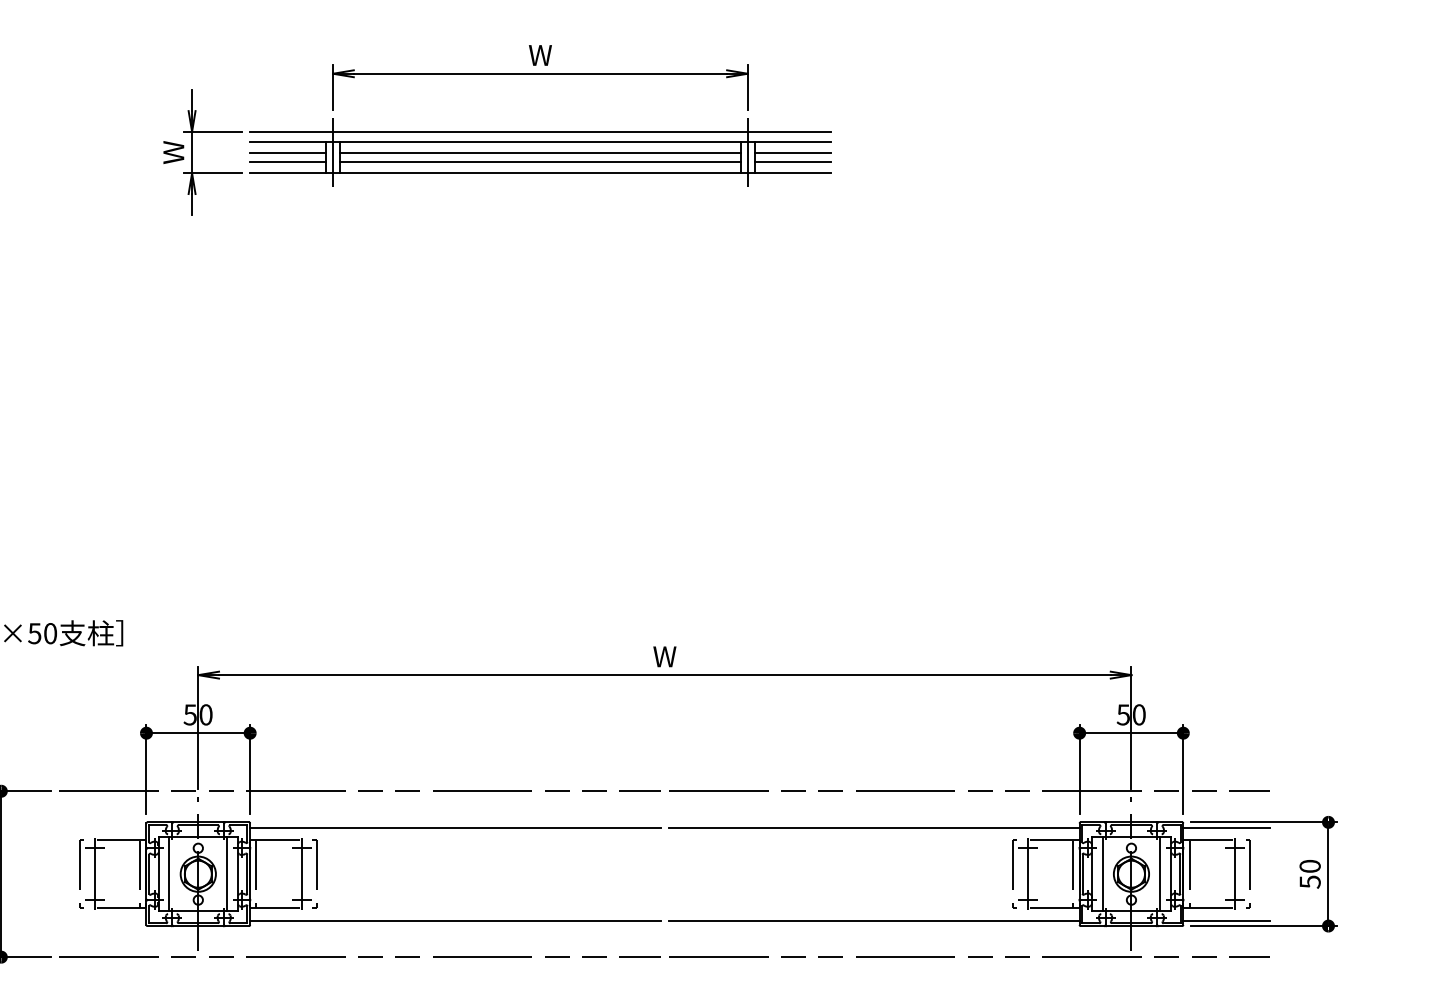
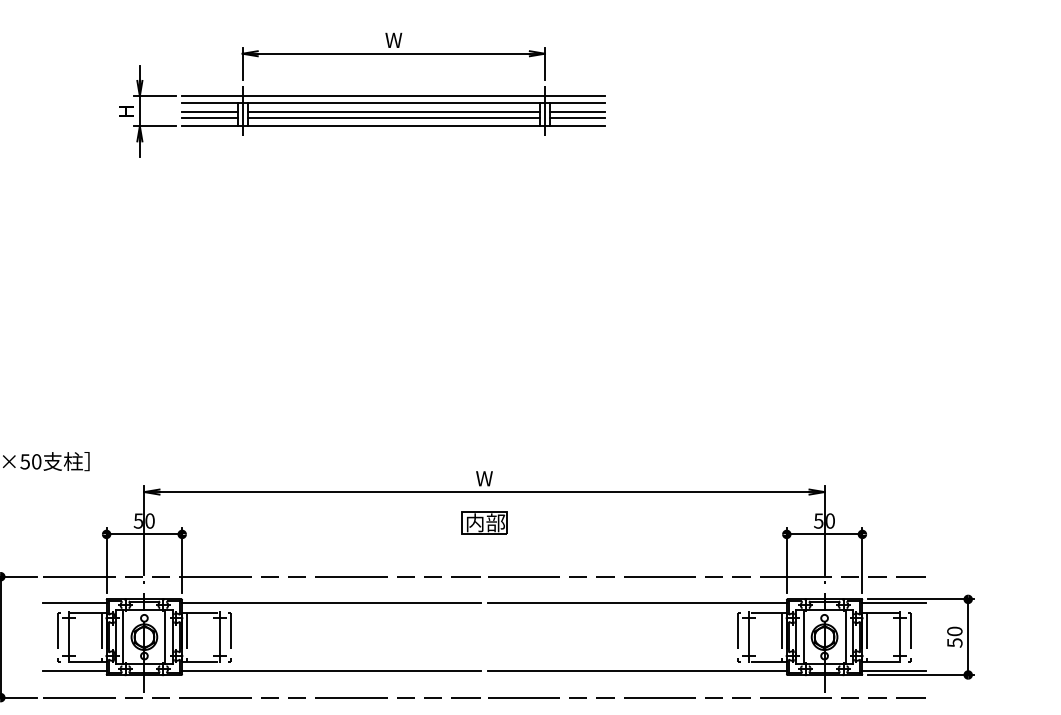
text: (173, 152) -> (126, 111), W -> H
part: (664, 717) -> (484, 522), added
line: (102, 827) -> (74, 603), added
line: (102, 920) -> (74, 670), added

